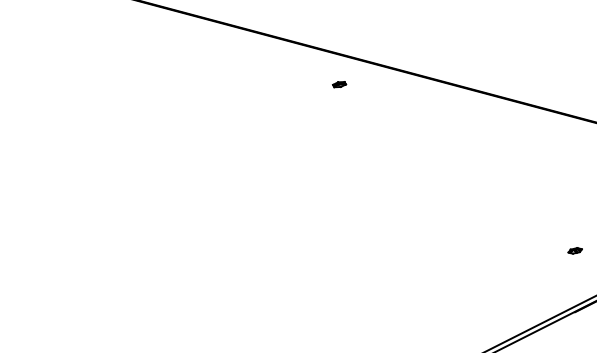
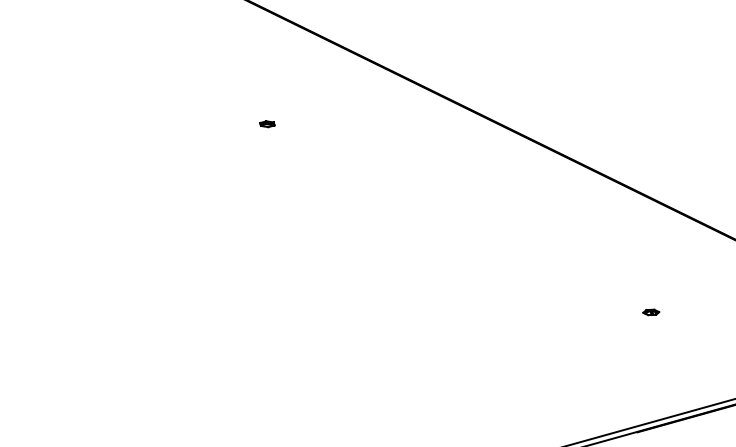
part: (339, 84) -> (267, 124), moved
part: (575, 250) -> (651, 312), moved

